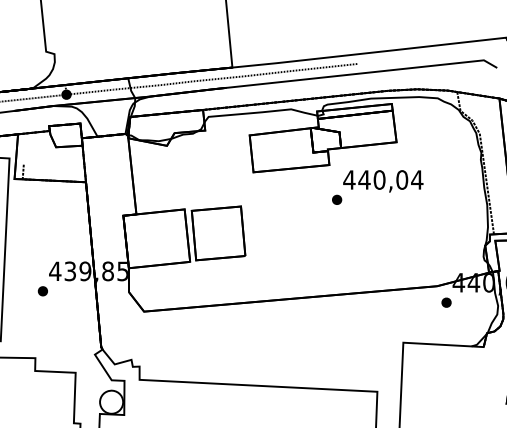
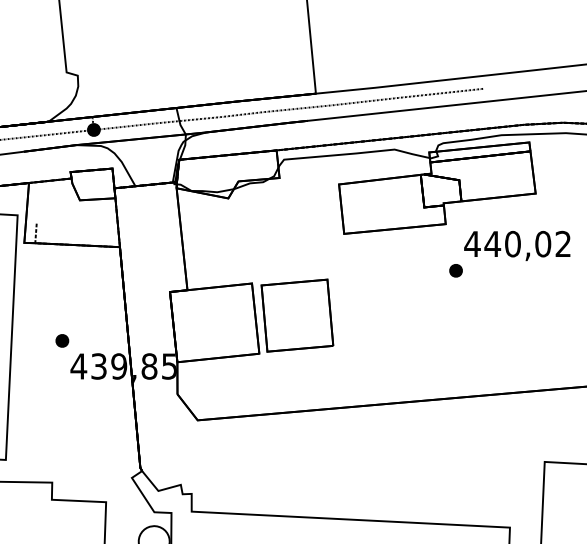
text: (417, 179) -> (563, 243), 440,04 -> 440,02
part: (42, 291) -> (61, 341), moved

